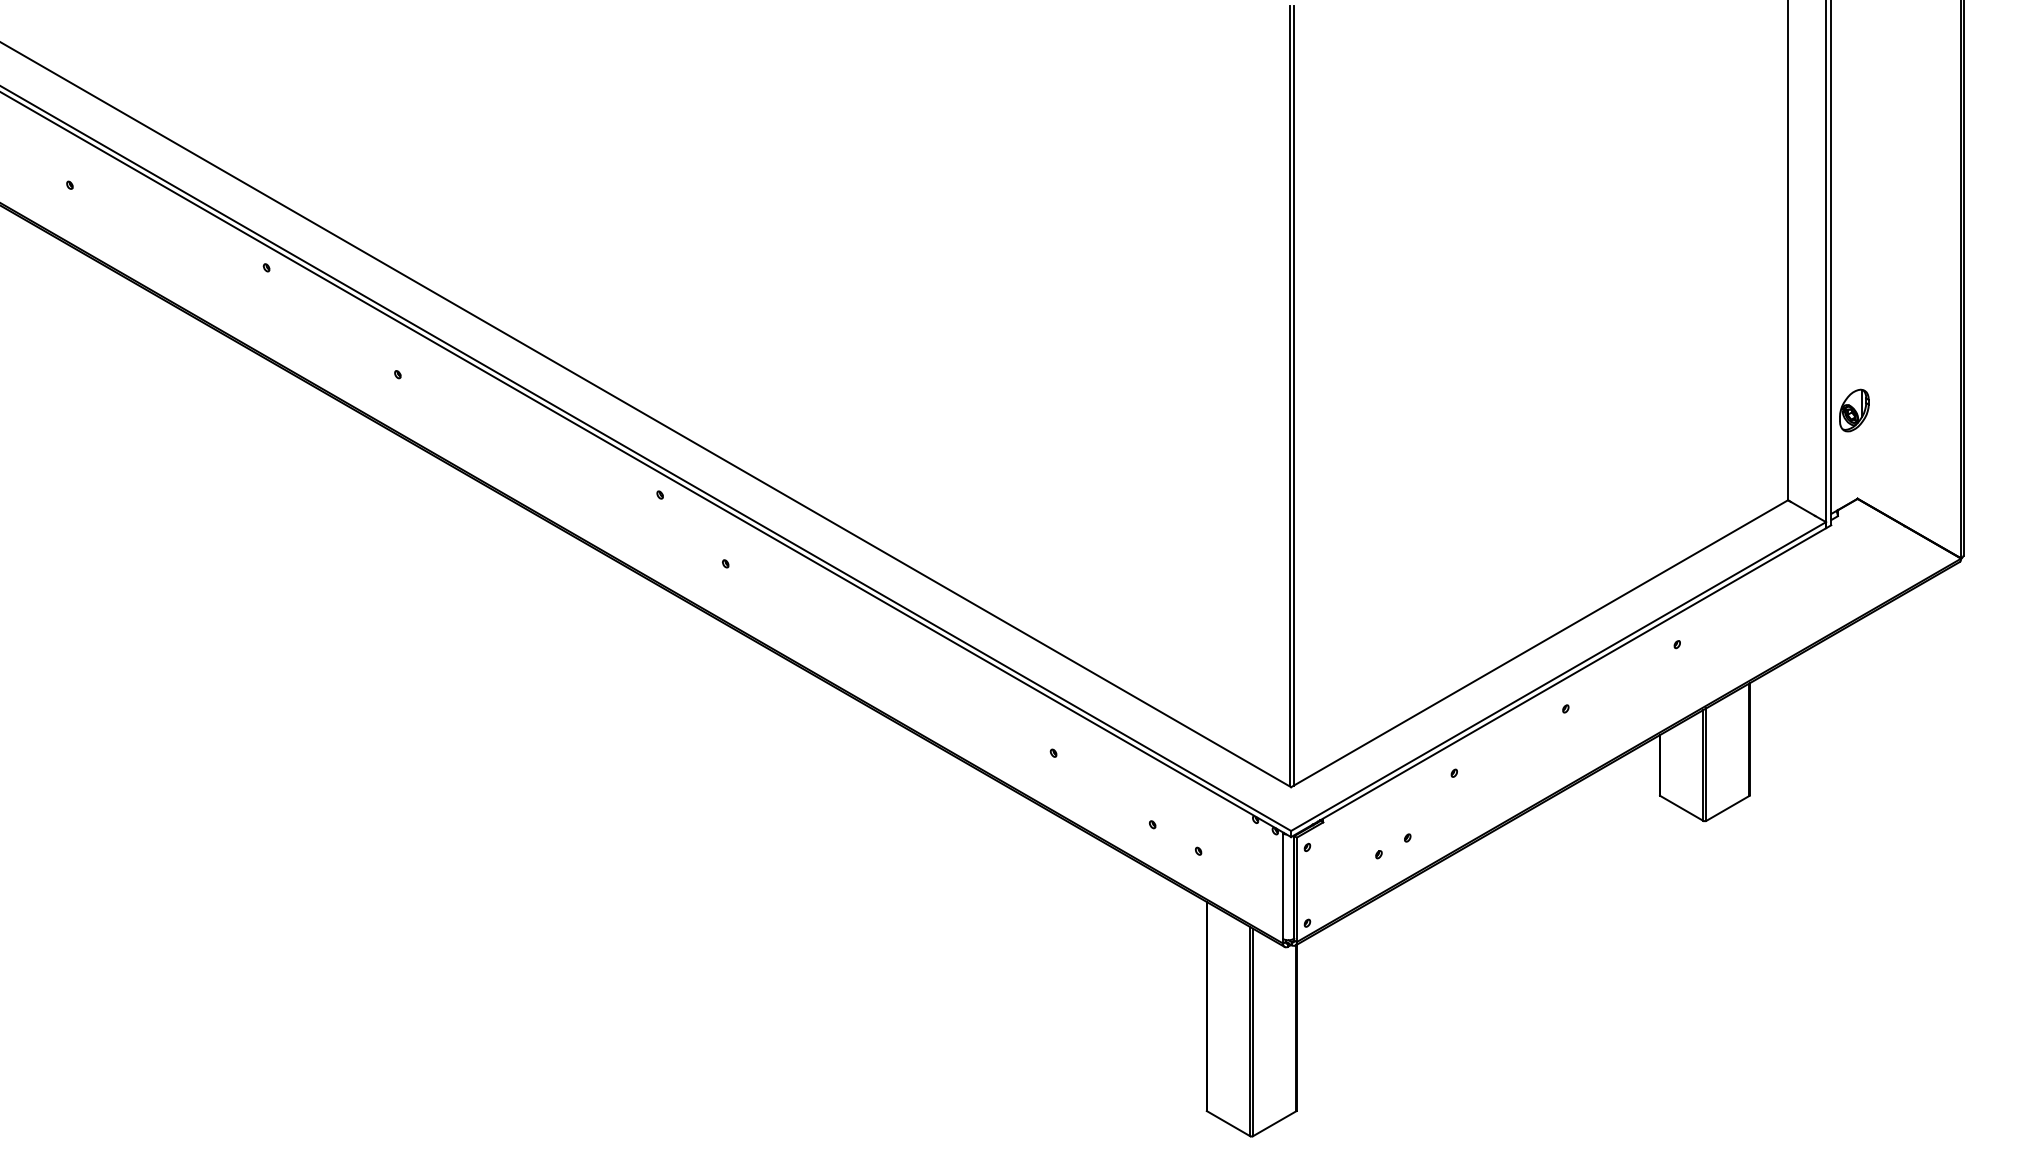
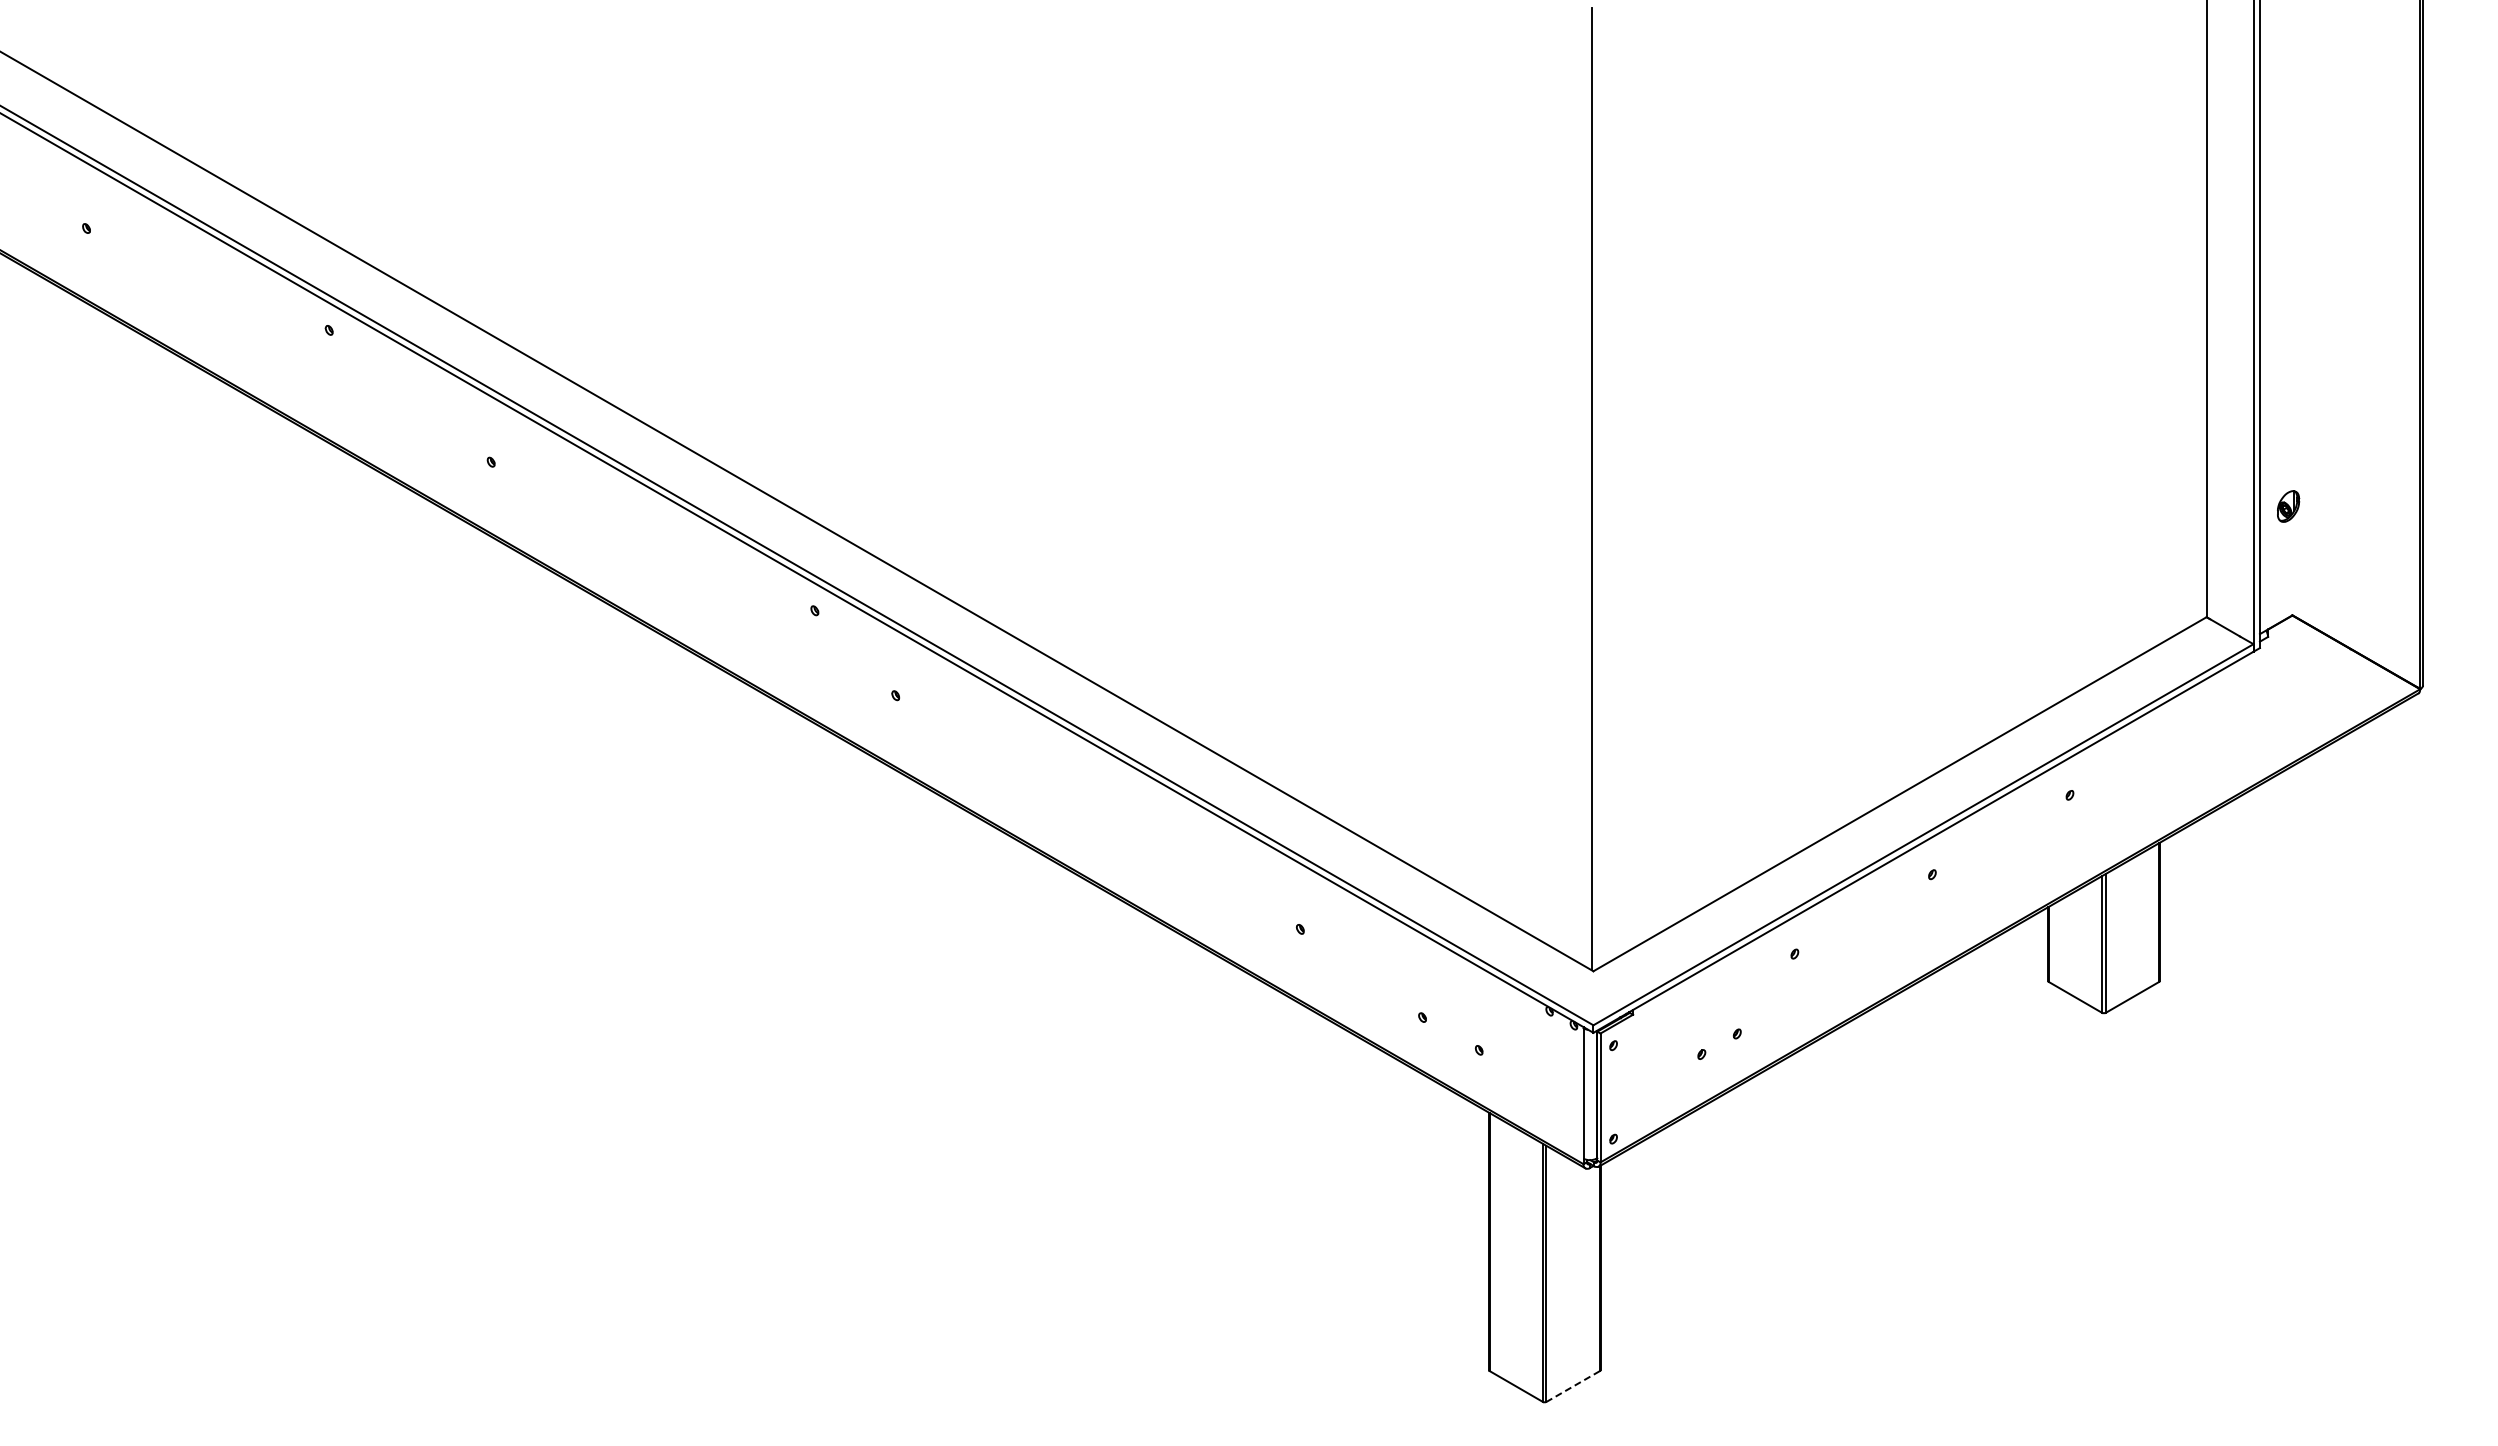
line: (1293, 395) -> (1596, 488), removed
part: (1854, 410) -> (2288, 506), size x0.6
line: (1274, 1123) -> (1573, 1386), solid -> dashed

